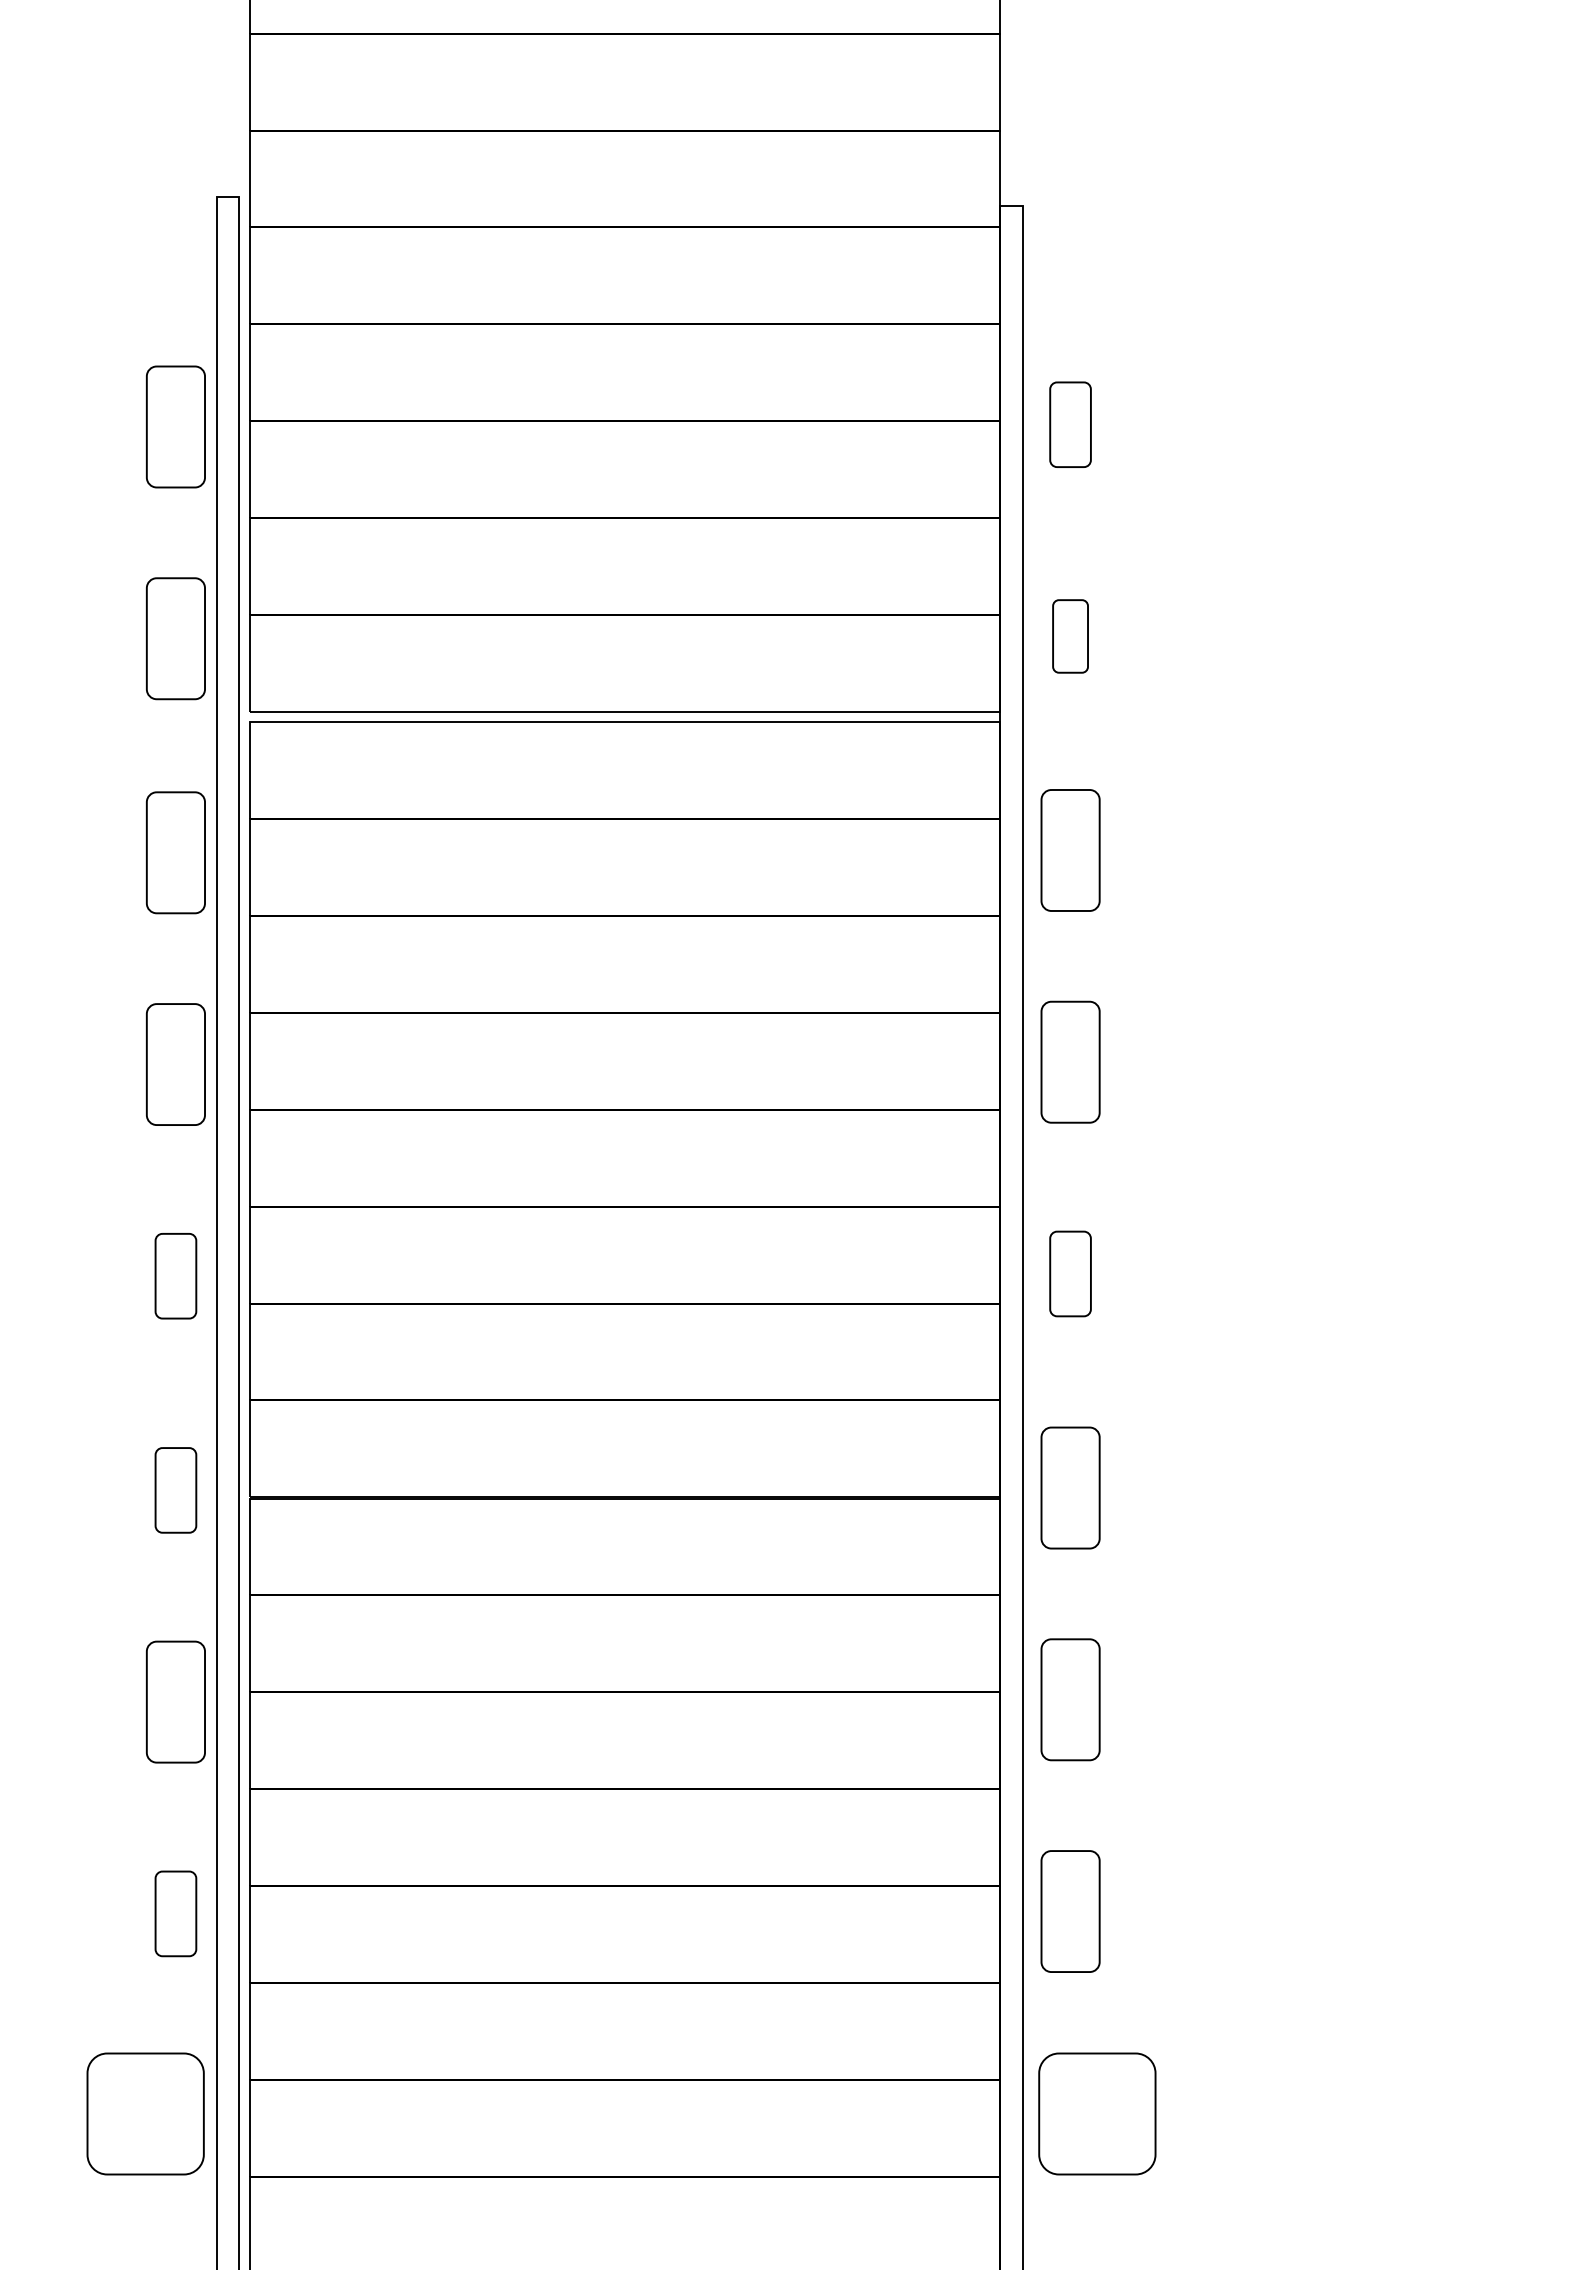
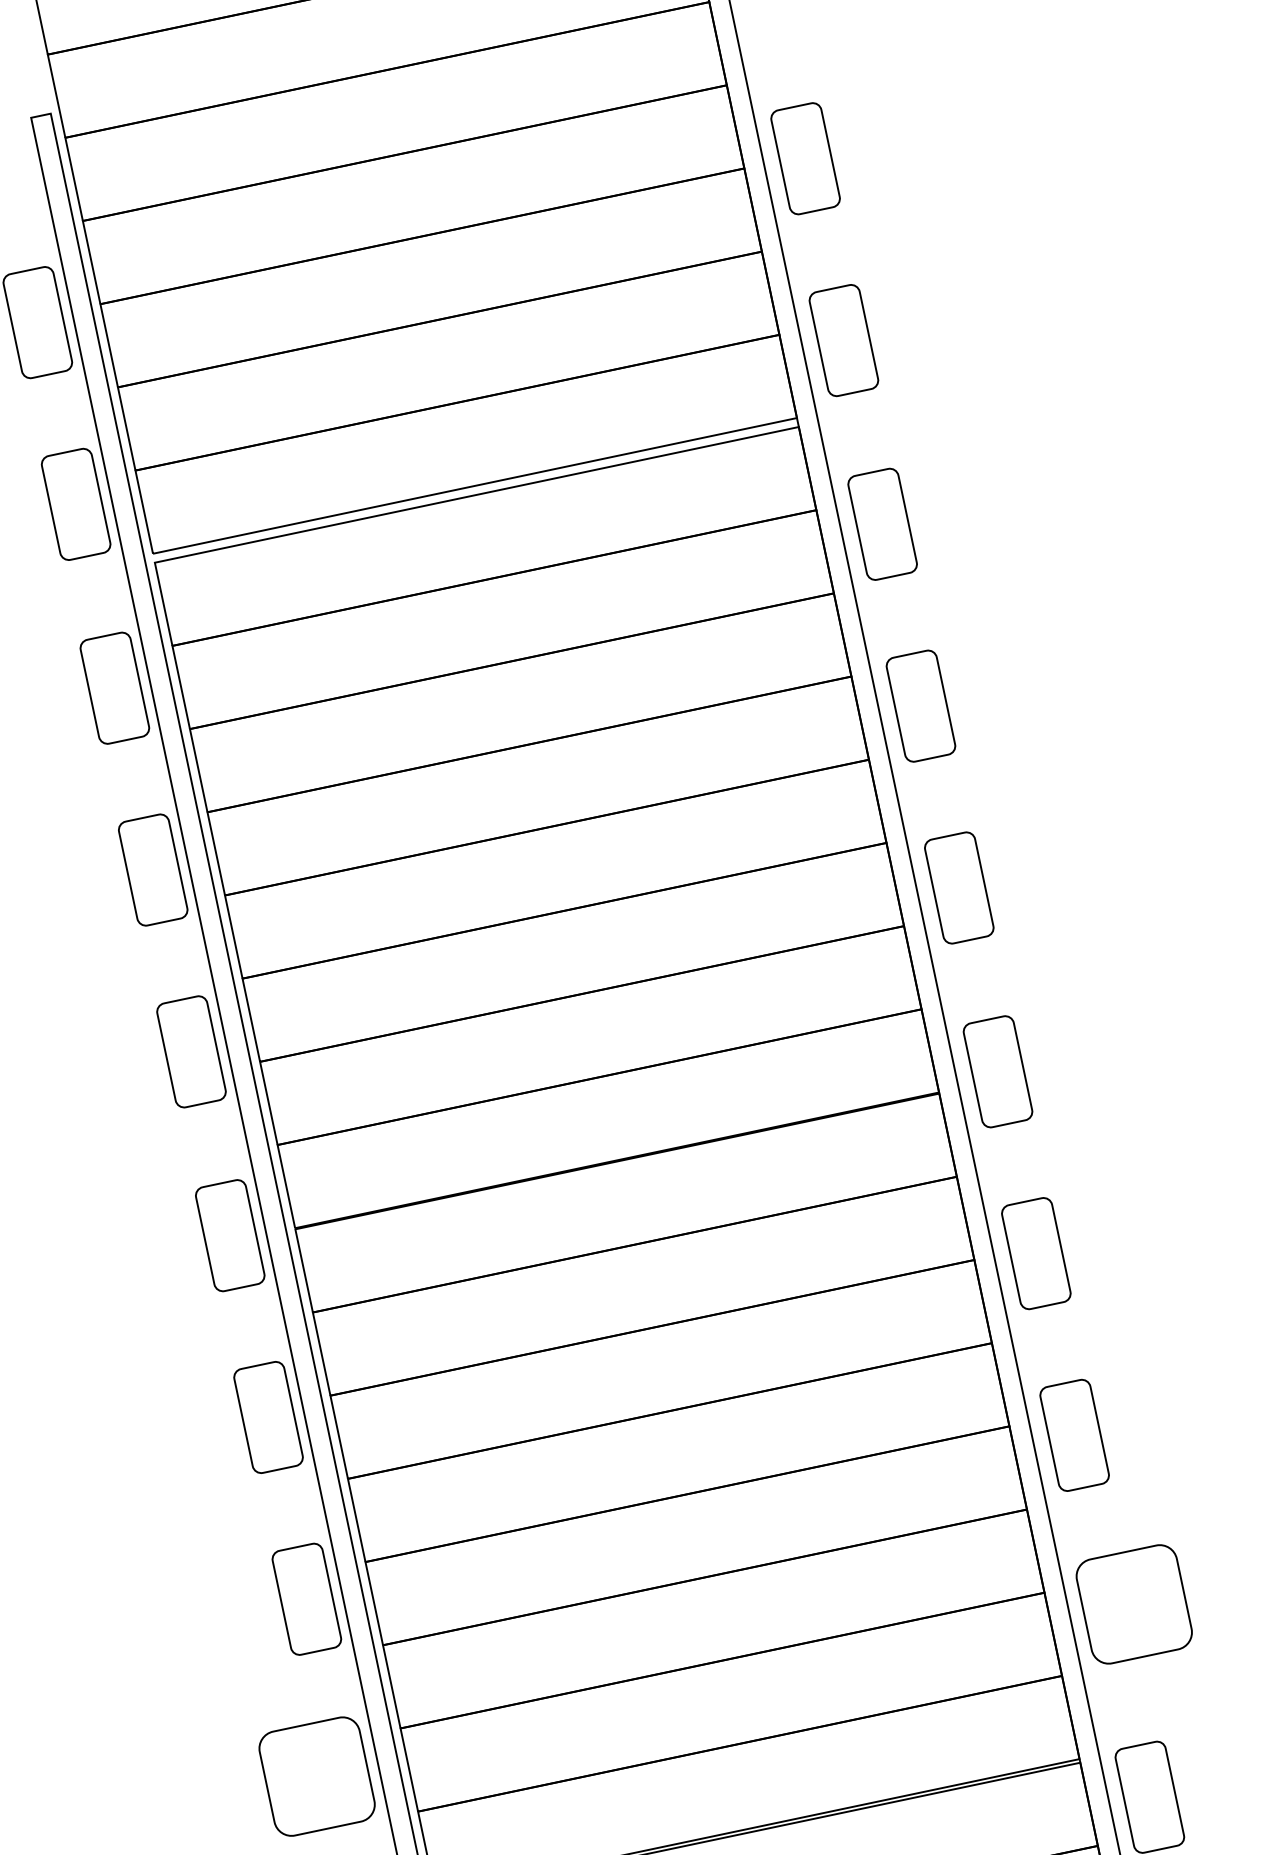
part: (1070, 424) -> (805, 158), size x1.43
part: (1070, 636) -> (843, 340), size x1.67
part: (1070, 1273) -> (959, 887), size x1.43
part: (175, 1275) -> (191, 1051), size x1.43
part: (175, 1490) -> (229, 1235), size x1.43
part: (175, 1913) -> (306, 1599), size x1.43

